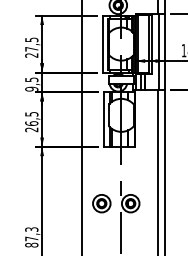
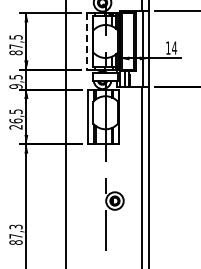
line: (103, 45) -> (87, 42), solid -> dashed
text: (31, 55) -> (15, 52), 27,5 -> 87,5
part: (101, 203) -> (85, 200), removed

